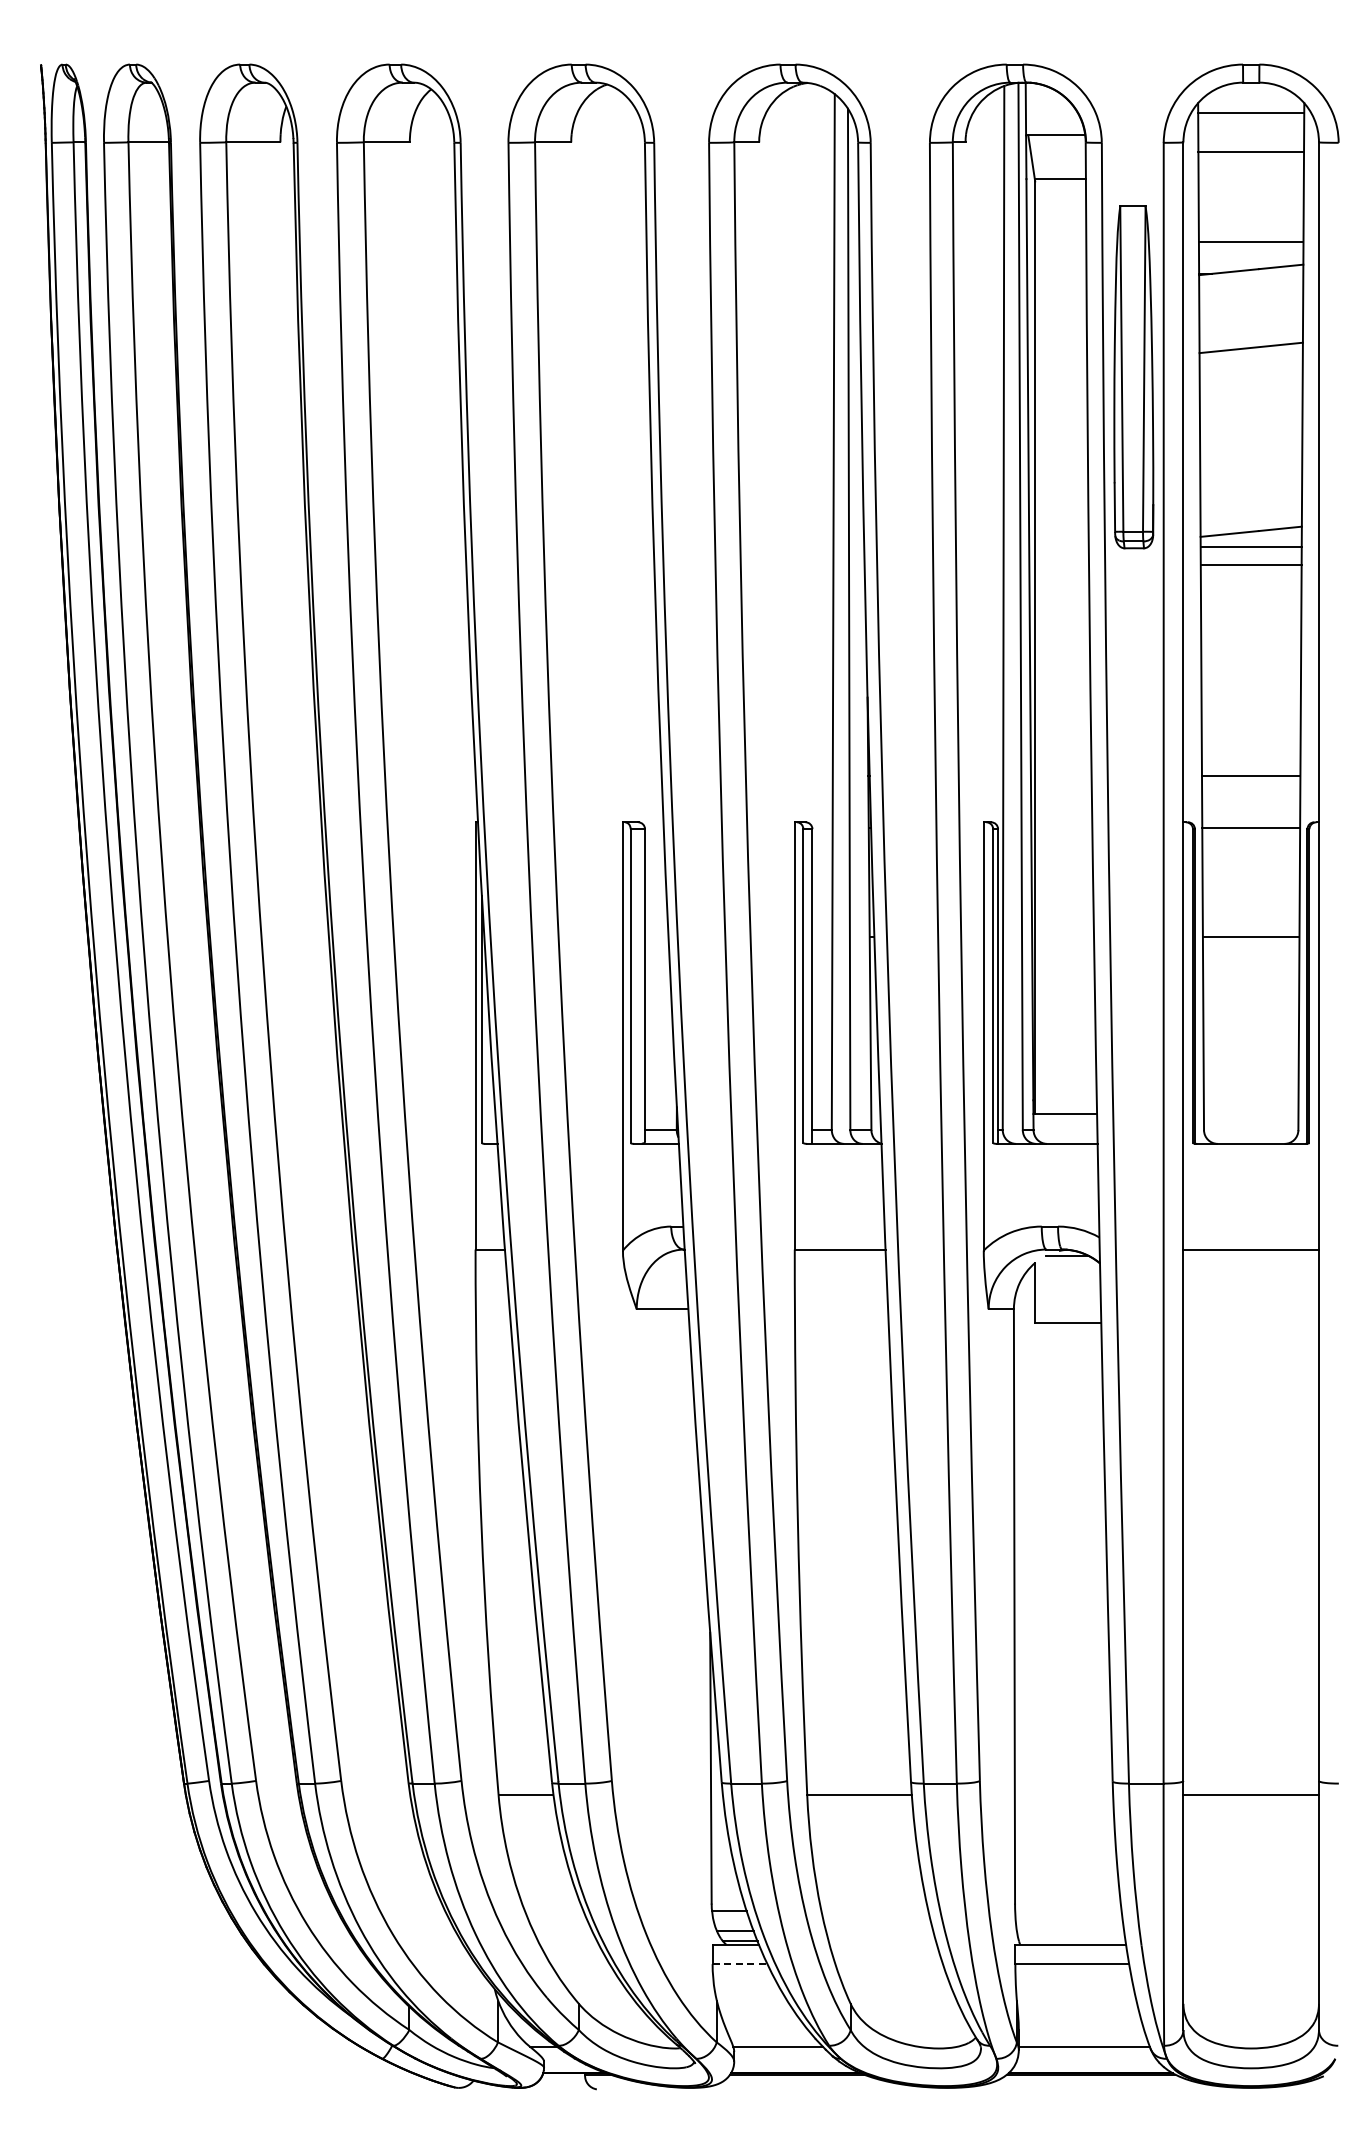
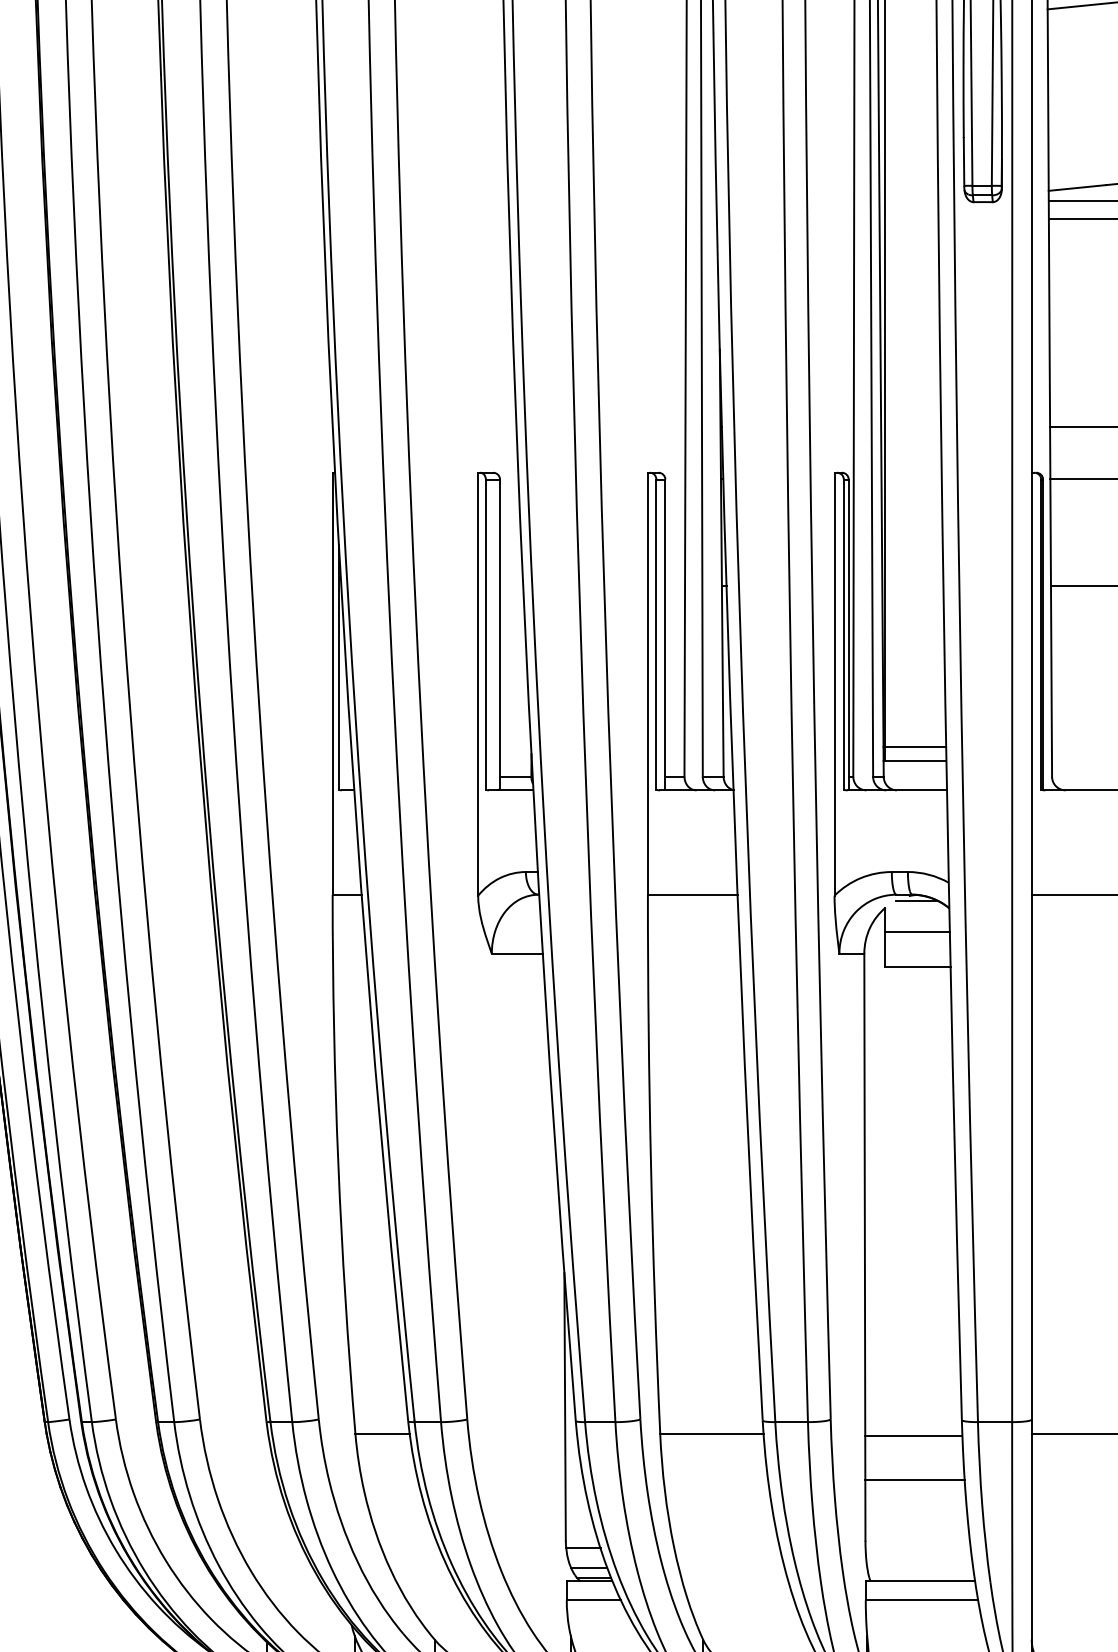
line: (1065, 1100) -> (915, 747), added
line: (1067, 1287) -> (917, 932), added
line: (1063, 1797) -> (913, 1435), added
line: (1064, 1842) -> (914, 1480), added
line: (740, 1964) -> (594, 1600), dashed -> solid

